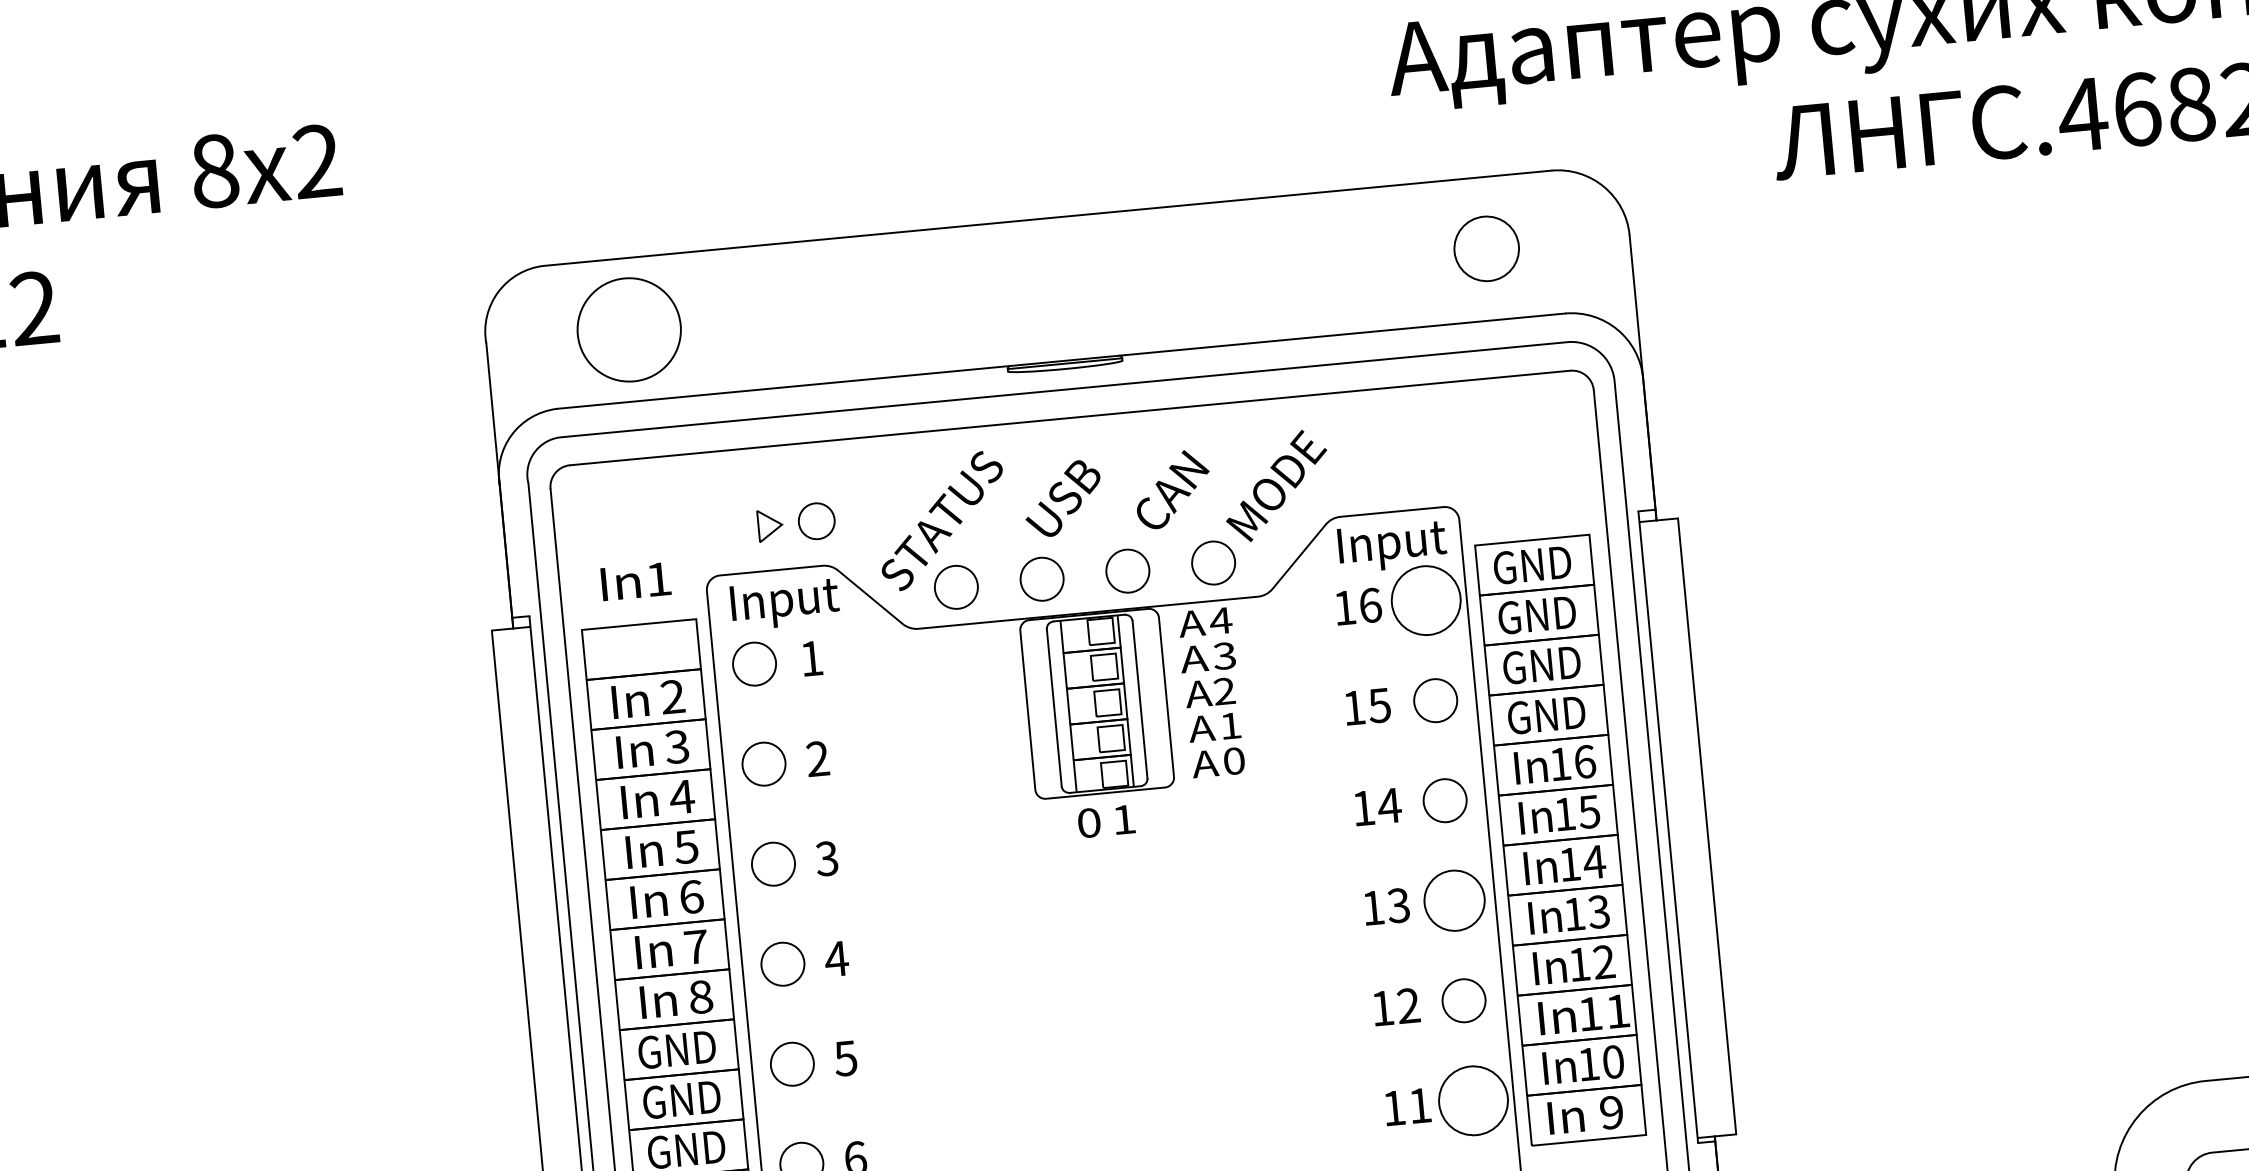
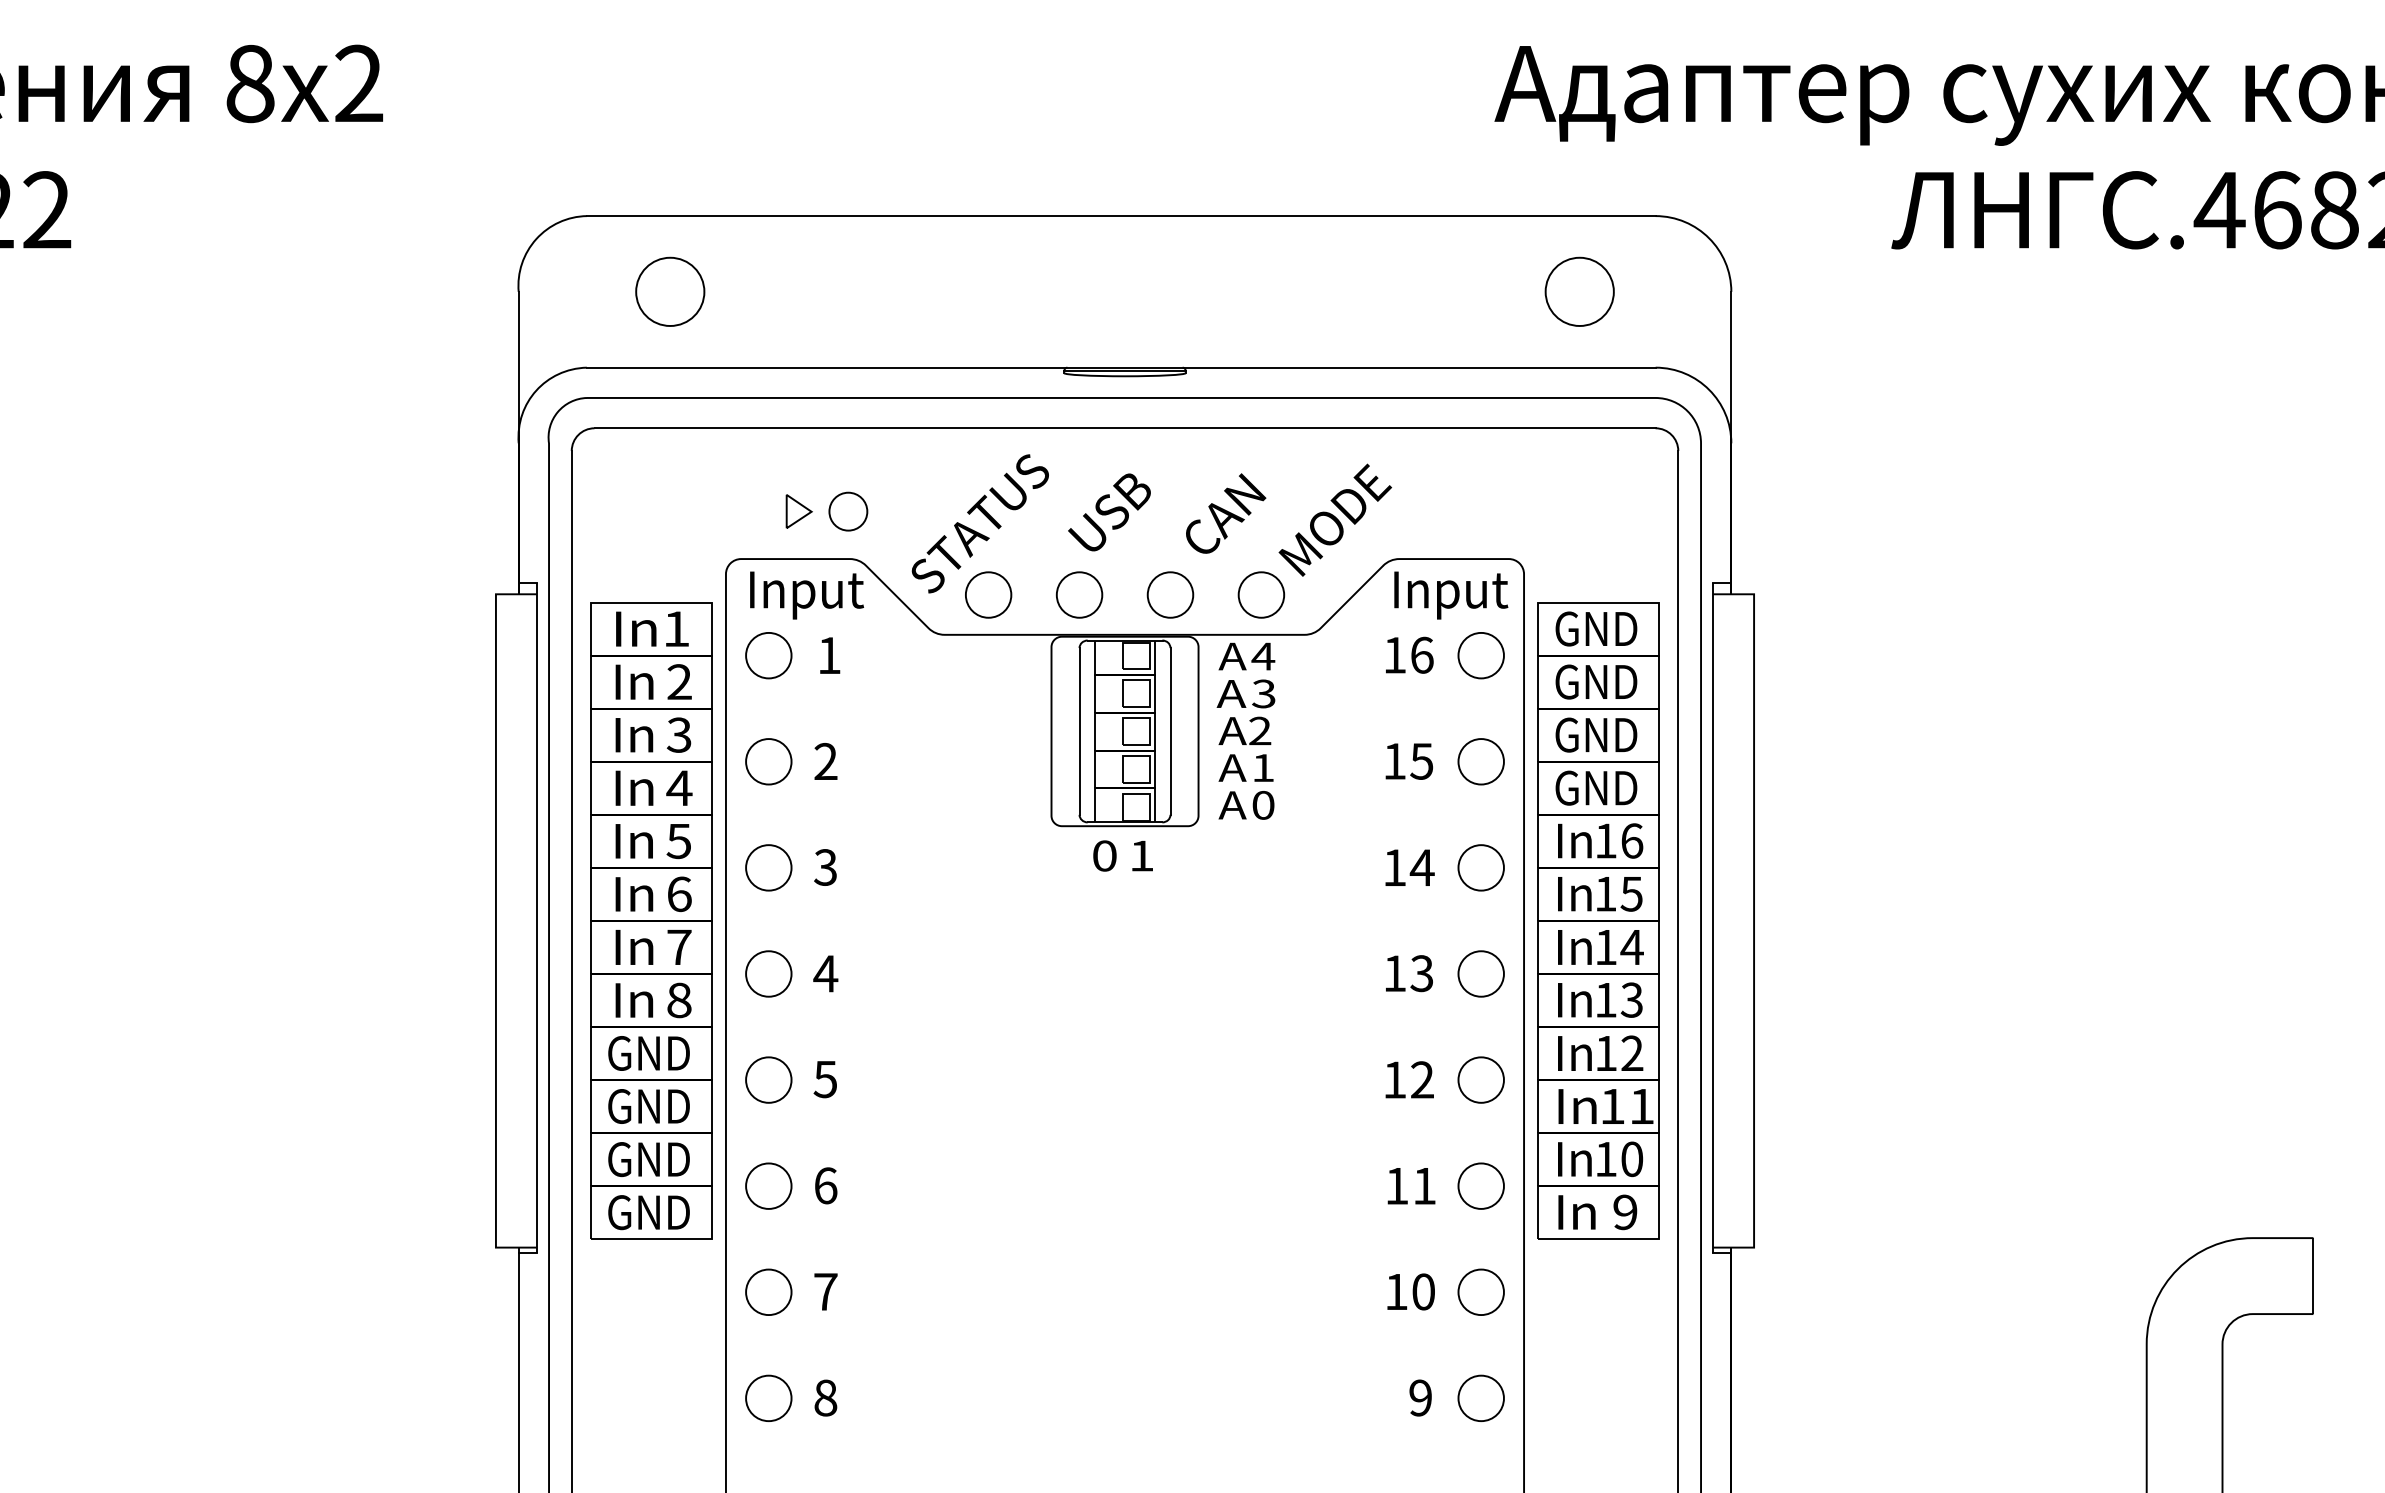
circle: (629, 329) -> (670, 291), size x0.62
text: (636, 580) -> (652, 628), moved
circle: (1425, 600) -> (1480, 655), size x0.62
circle: (1453, 900) -> (1480, 973), size x0.71
circle: (1472, 1100) -> (1480, 1185), size x0.62

